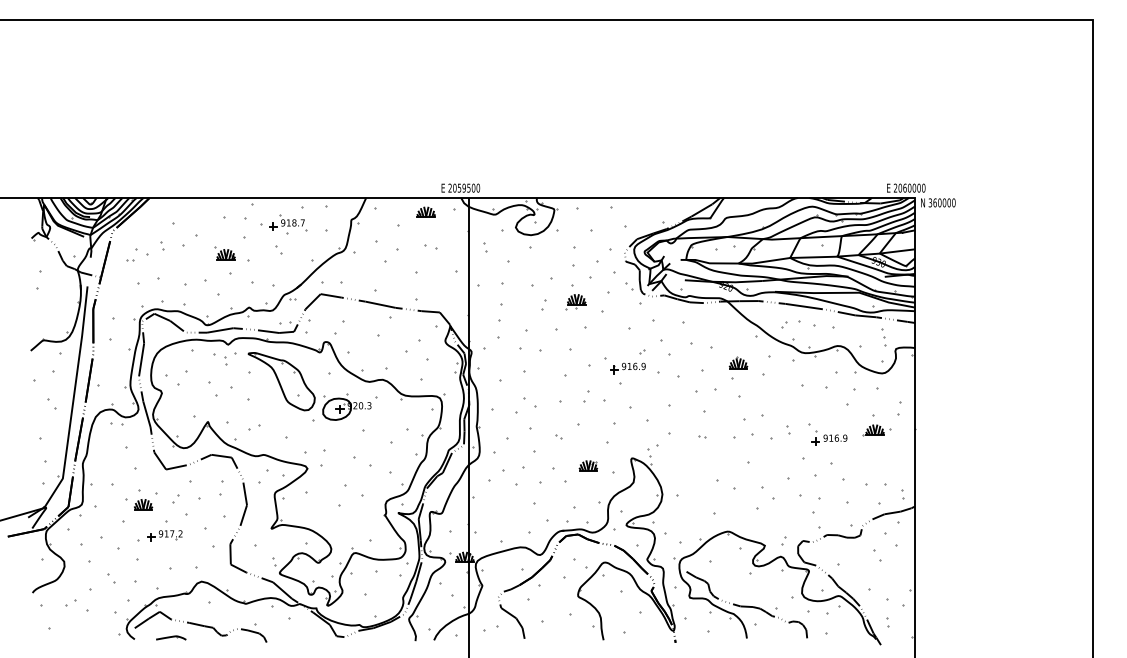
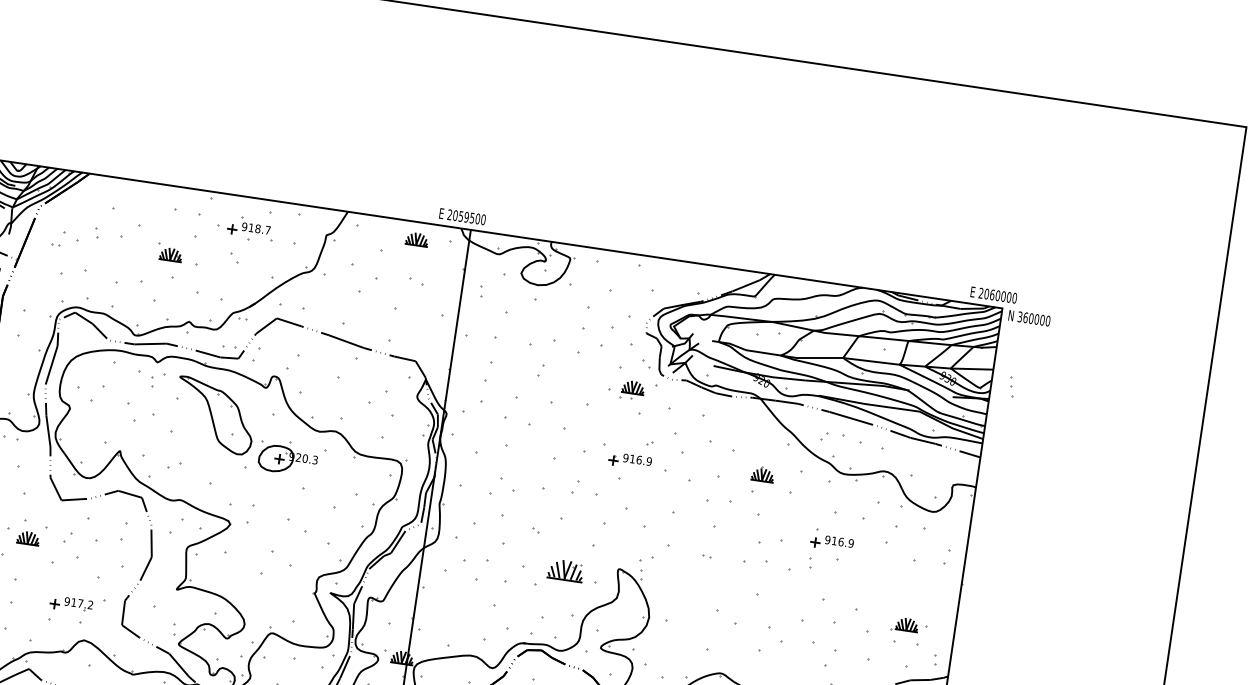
part: (575, 302) -> (631, 390), moved
part: (883, 337) -> (1011, 387), moved
part: (876, 430) -> (908, 625), moved
part: (829, 437) -> (832, 539), moved
part: (588, 465) -> (566, 569), size x1.6
part: (164, 535) -> (71, 604), moved

